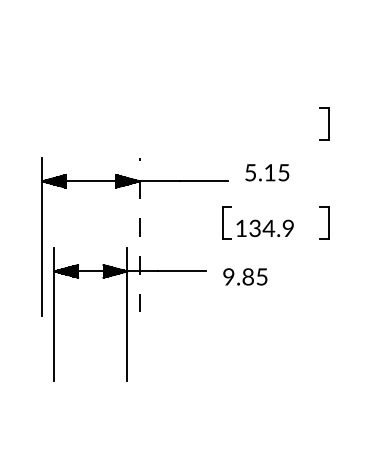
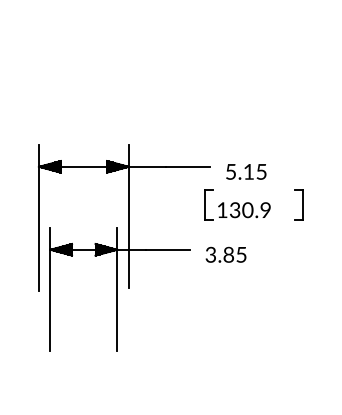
part: (323, 123) -> (298, 113), removed
text: (267, 172) -> (246, 171), moved
text: (268, 228) -> (247, 210), 134.9 -> 130.9
line: (139, 234) -> (128, 215), dashed -> solid
text: (228, 276) -> (210, 254), 9.85 -> 3.85

